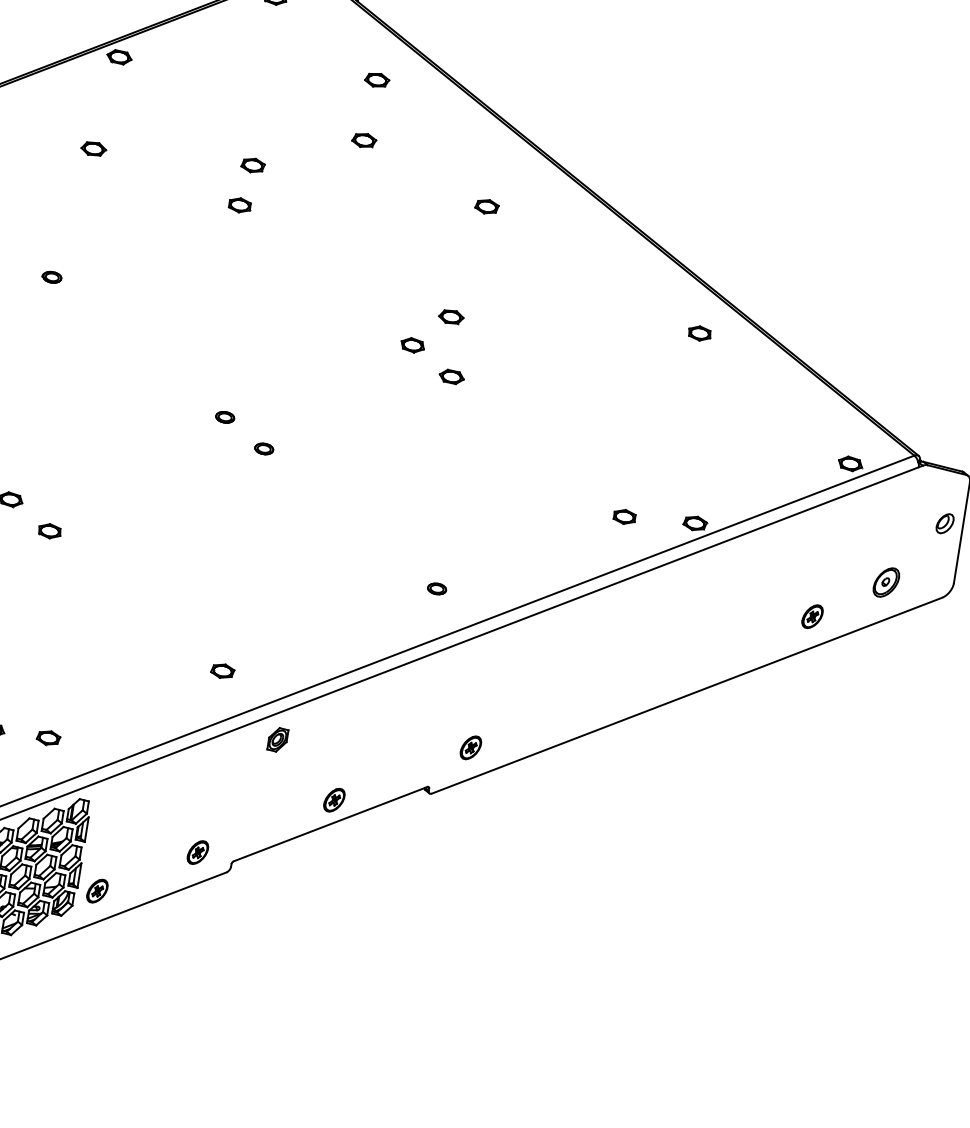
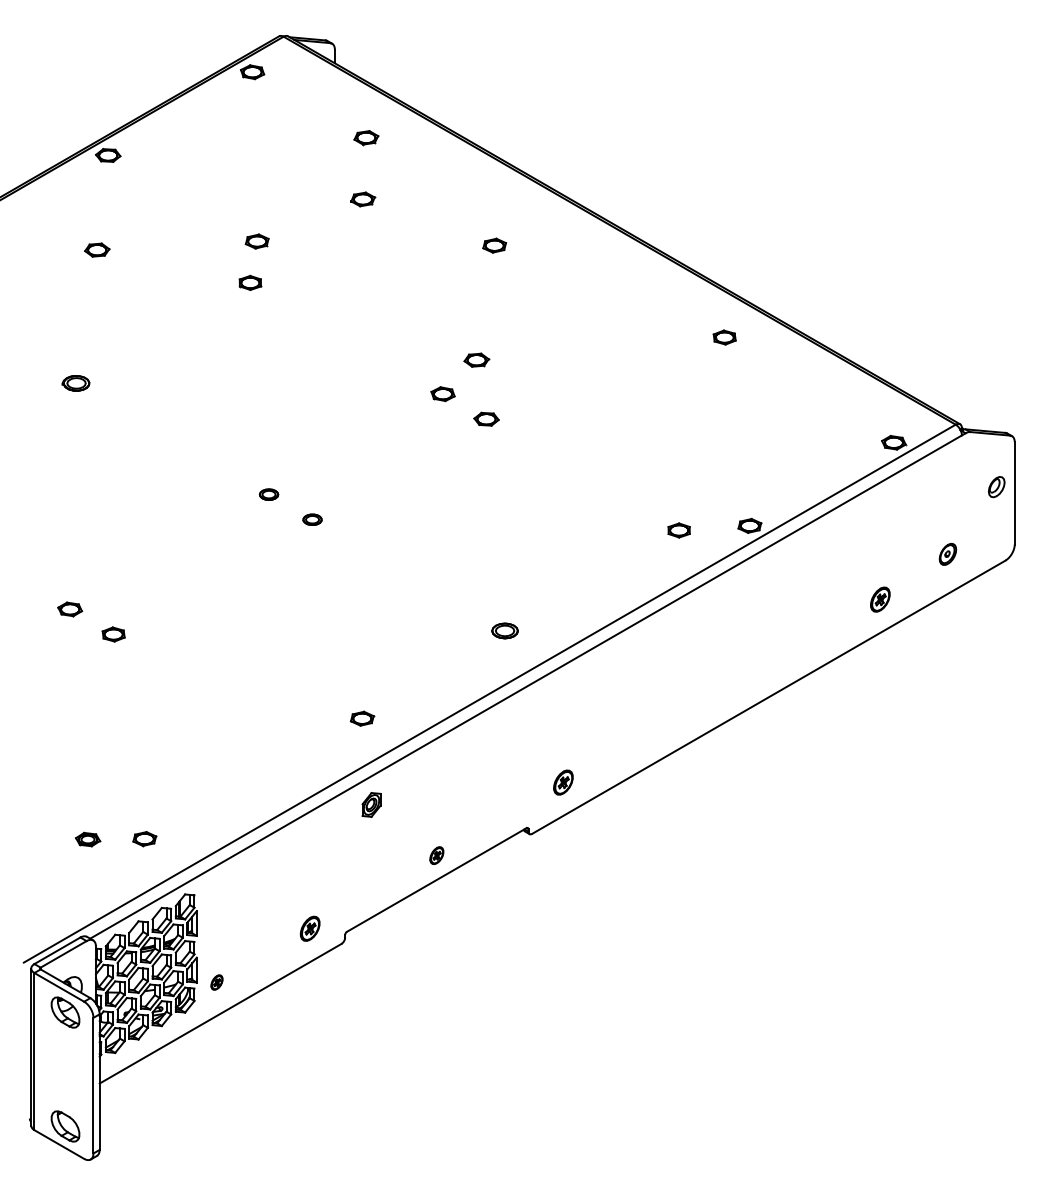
part: (51, 277) -> (75, 383), size x1.4
part: (885, 582) -> (947, 554), size x0.7
part: (437, 588) -> (505, 630), size x1.4
part: (222, 670) -> (362, 718), moved
part: (334, 799) -> (436, 855), size x0.7
part: (96, 890) -> (216, 982), size x0.6

